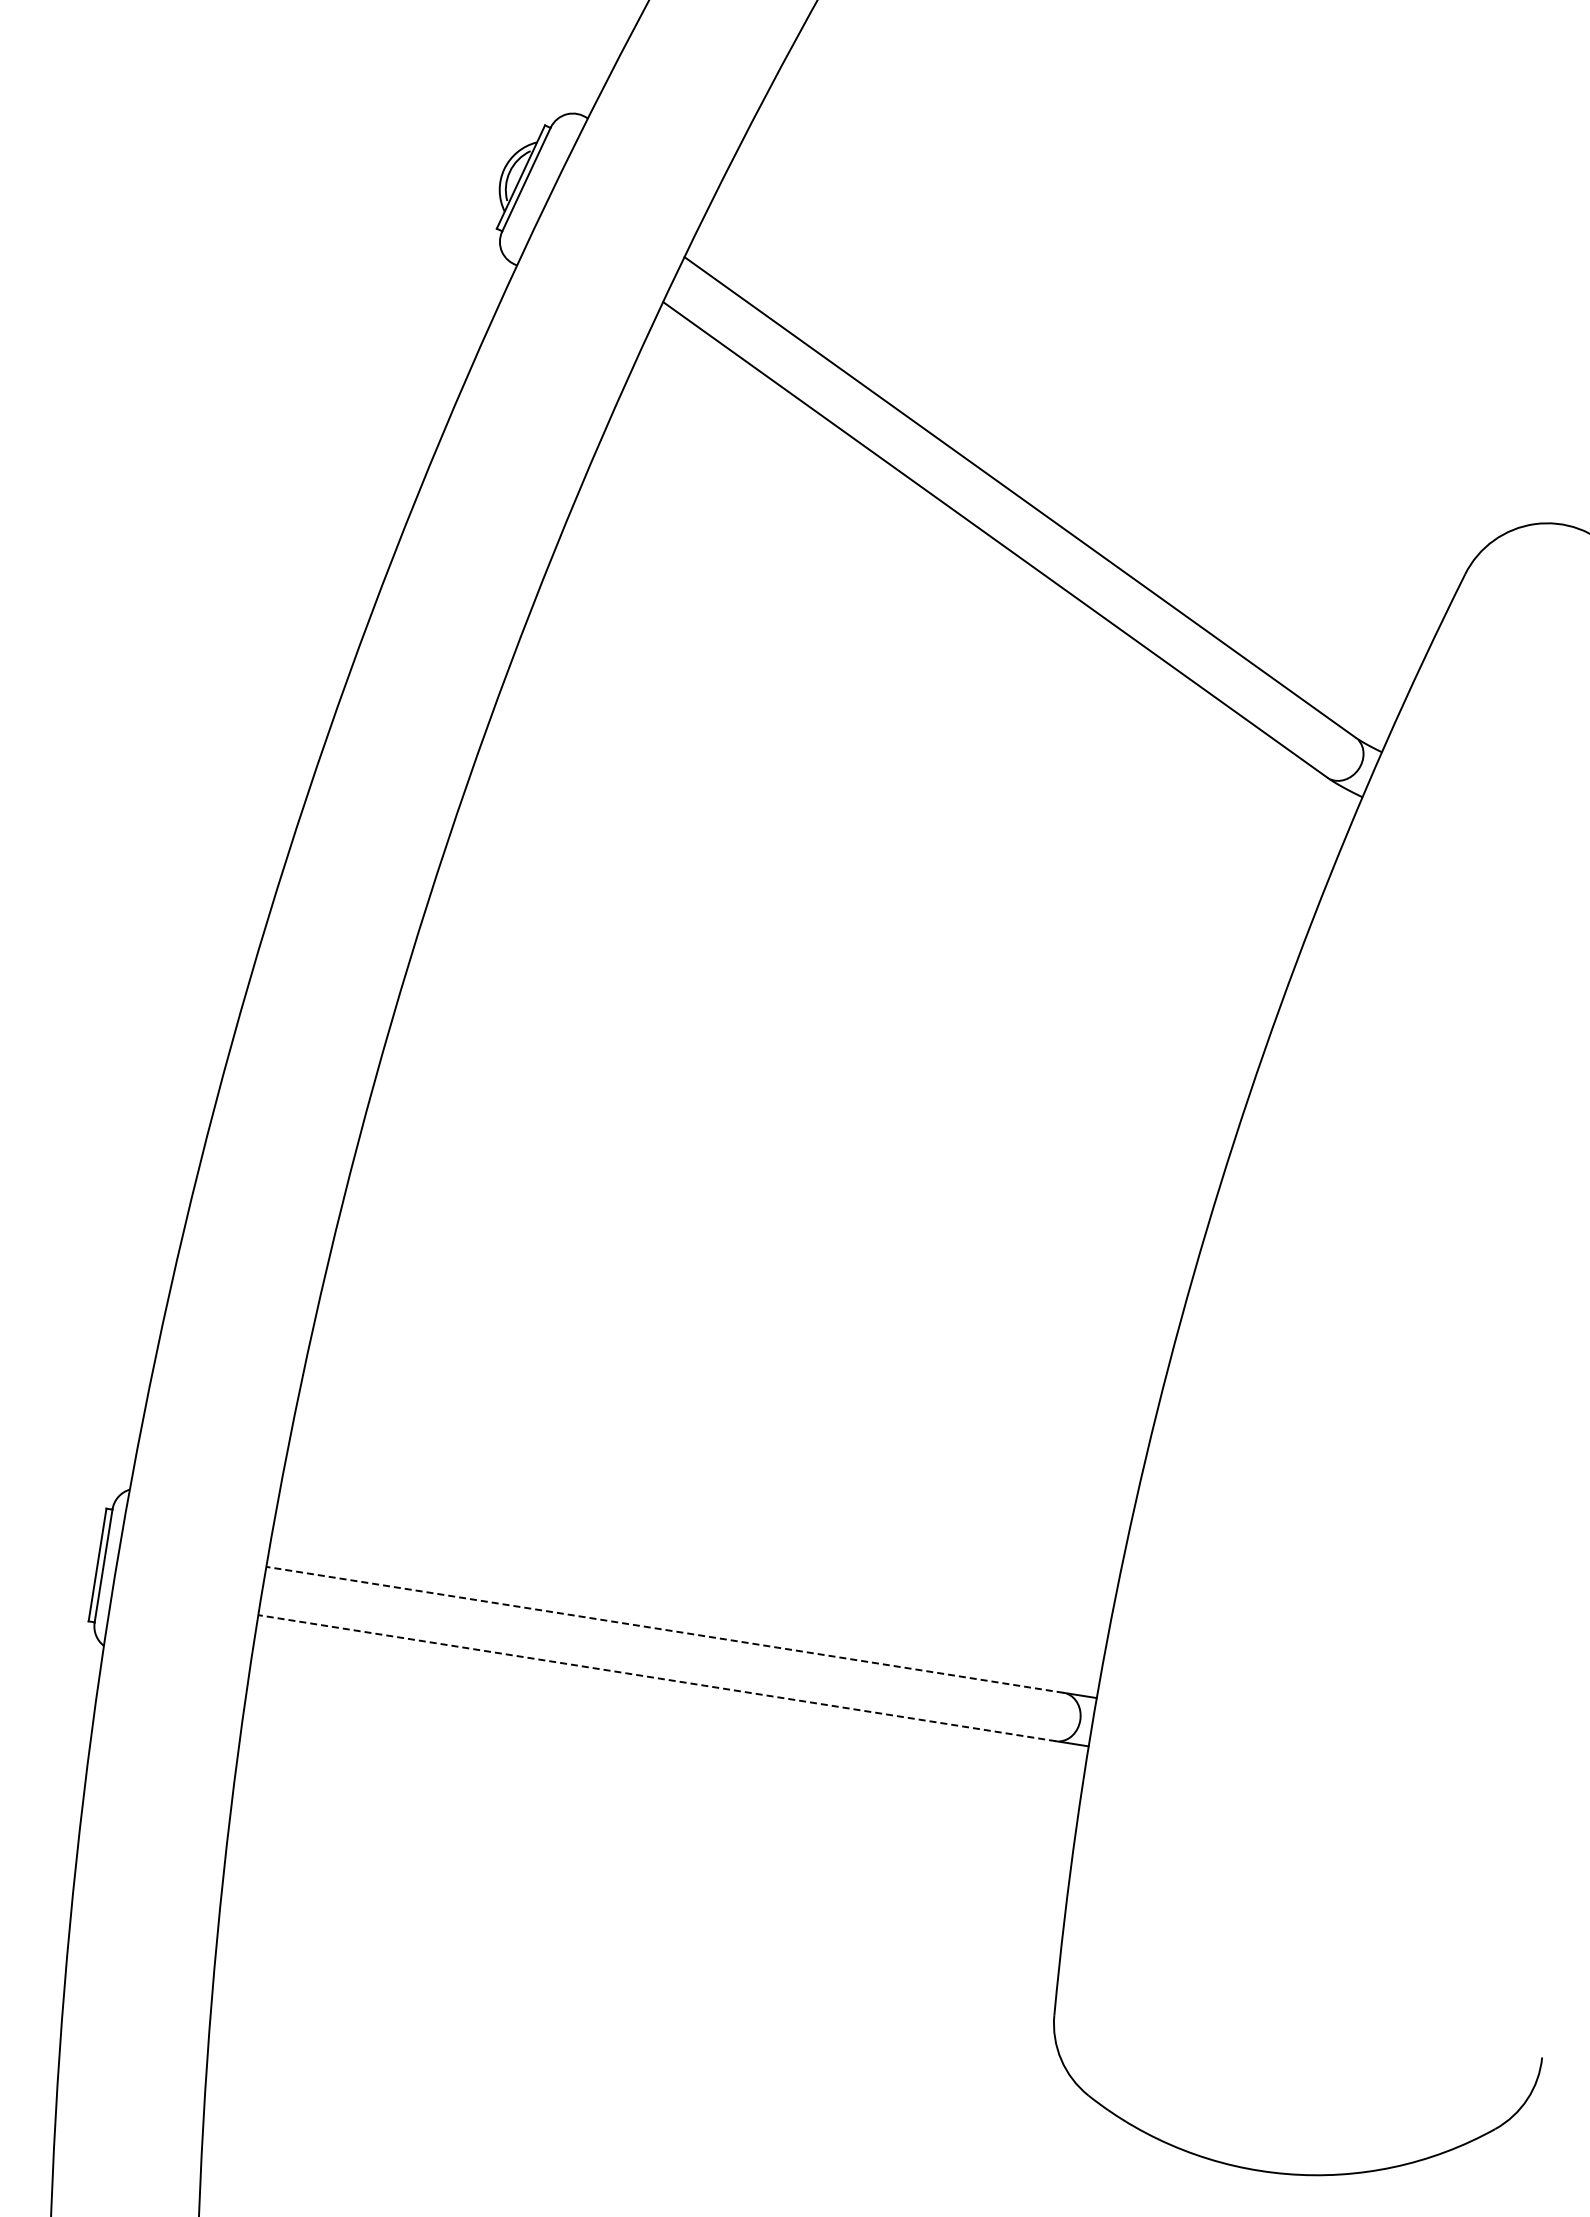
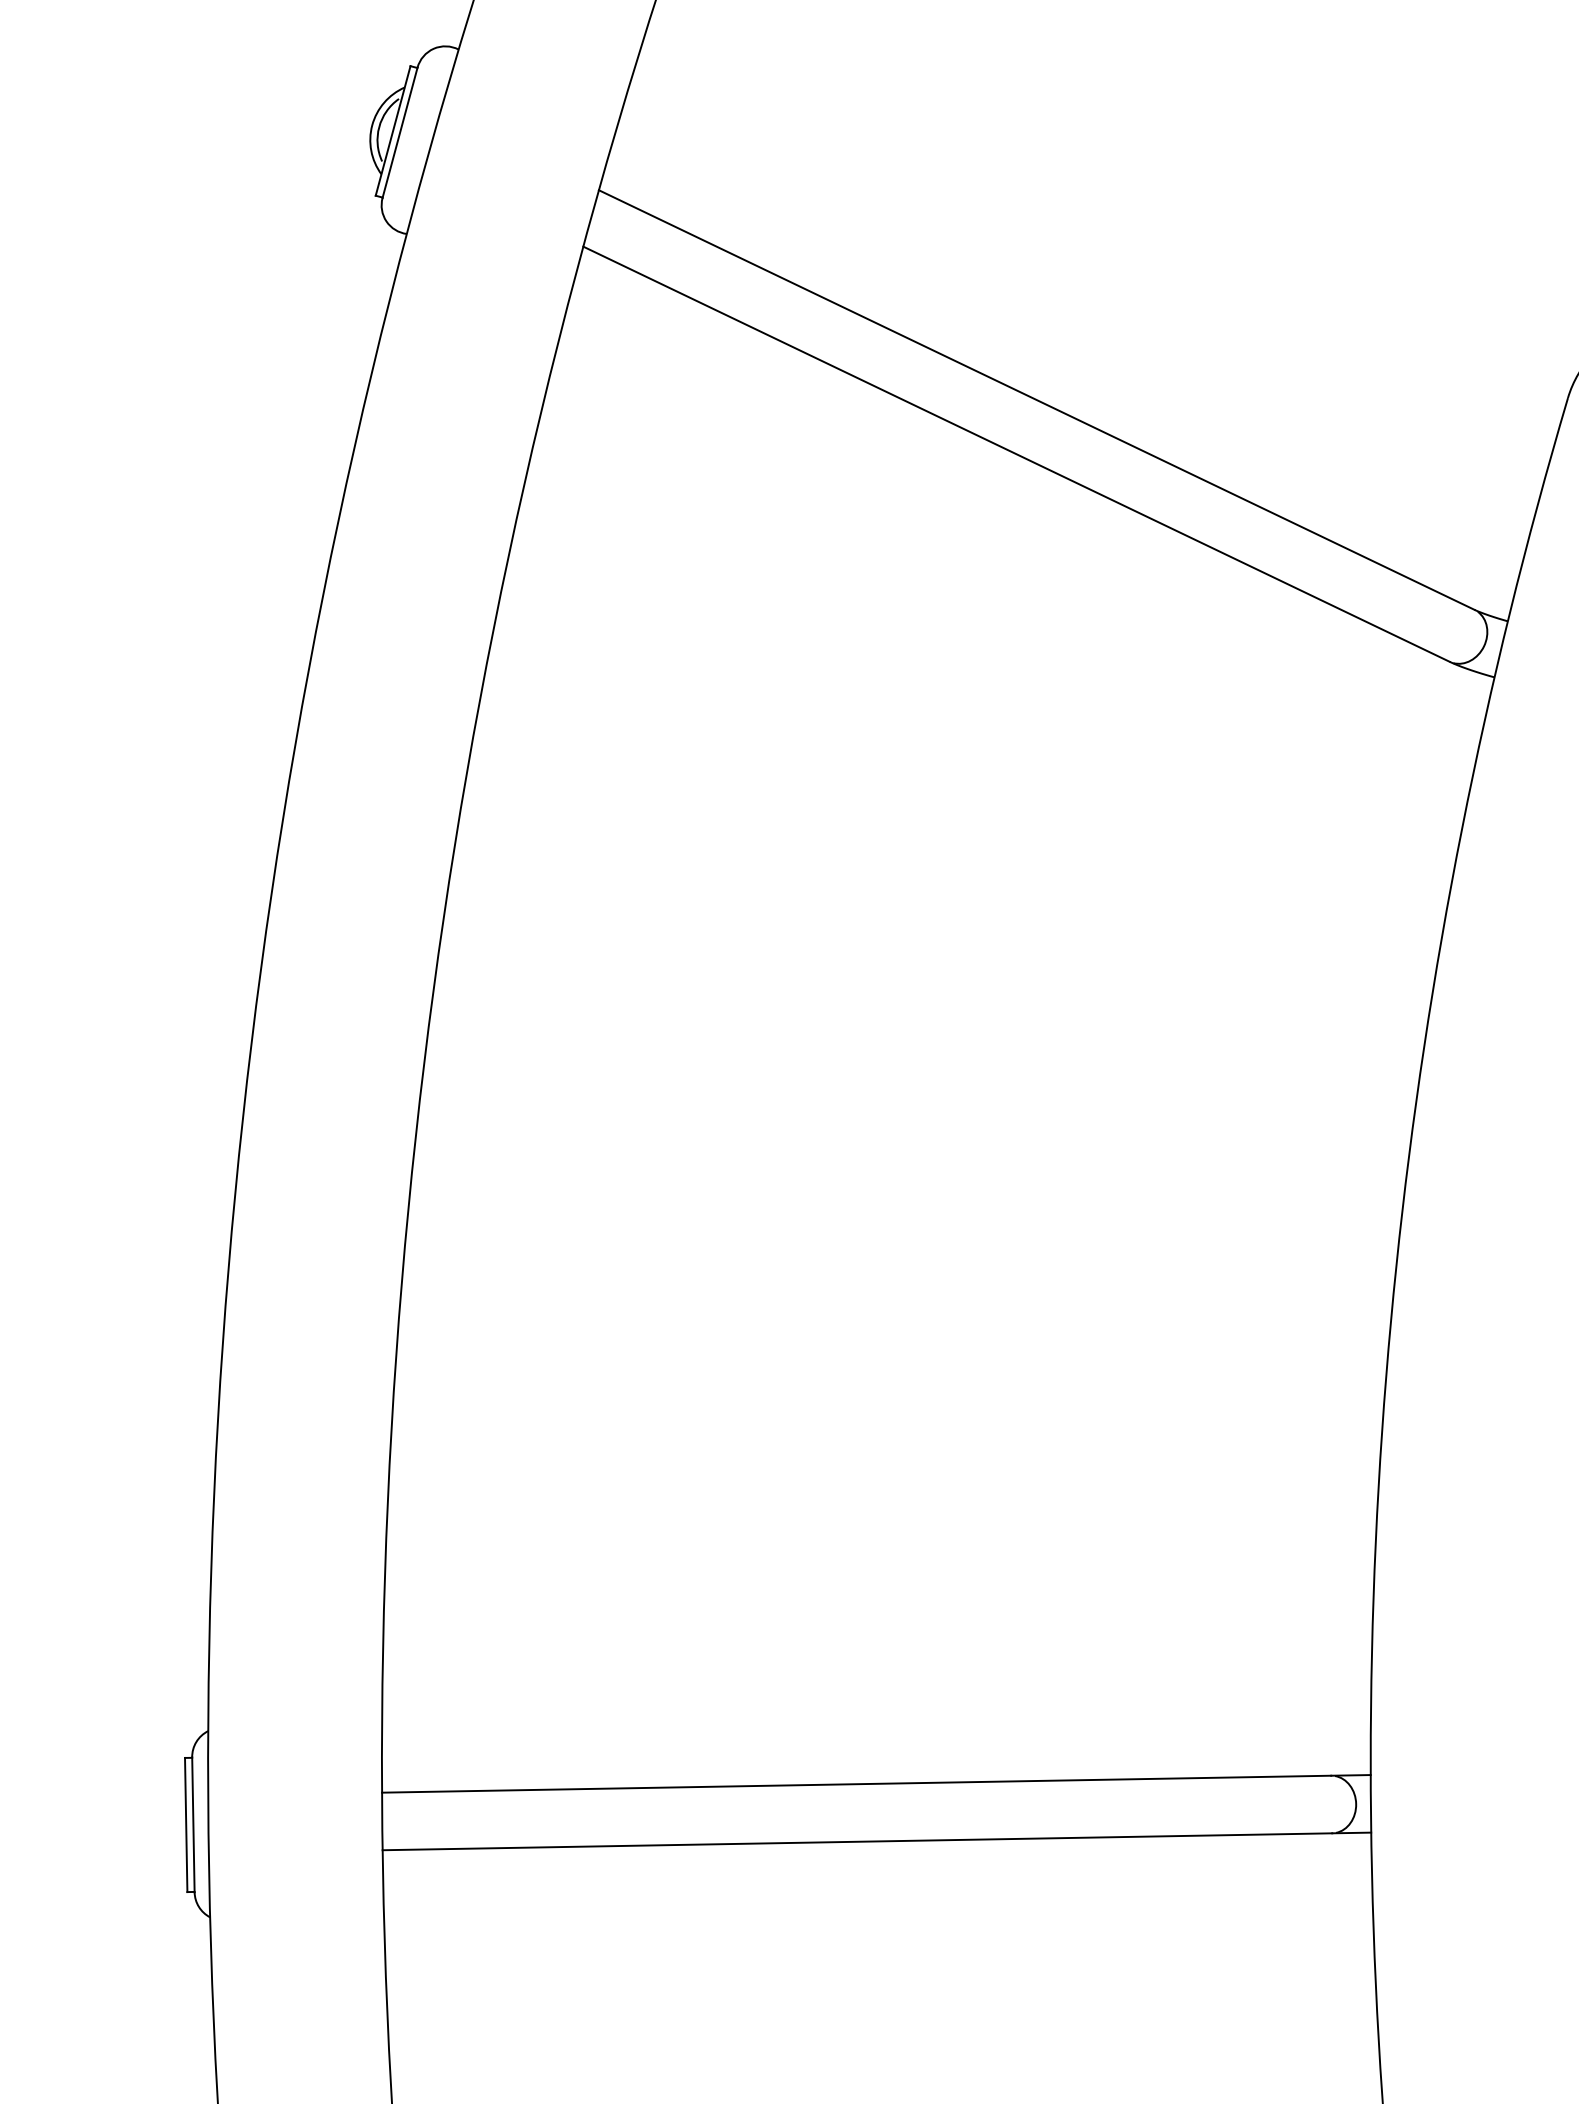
line: (664, 1629) -> (856, 1783), dashed -> solid
line: (657, 1678) -> (857, 1842), dashed -> solid

